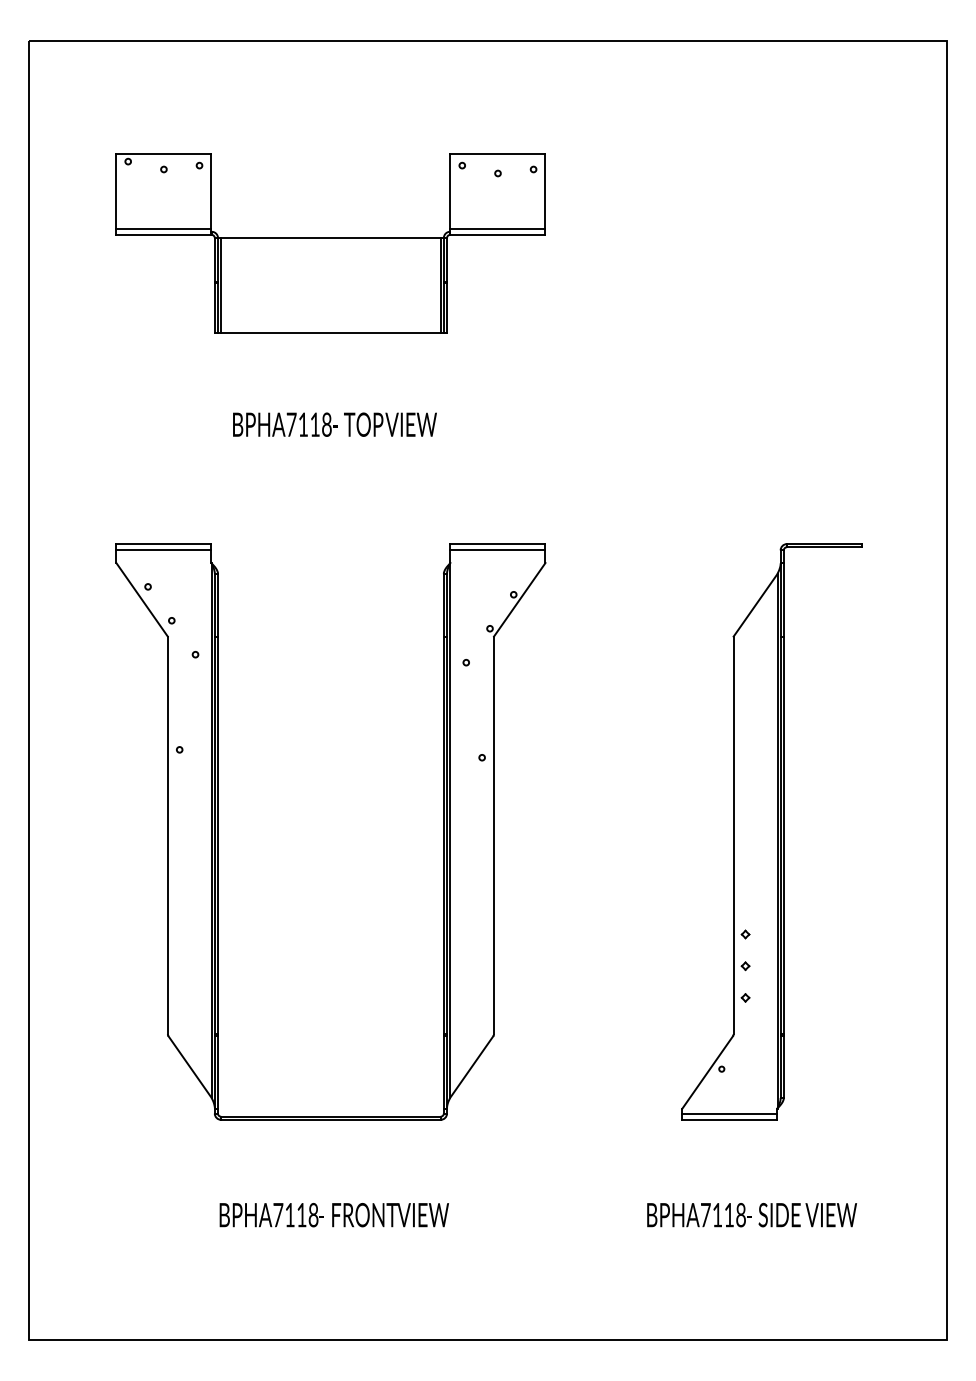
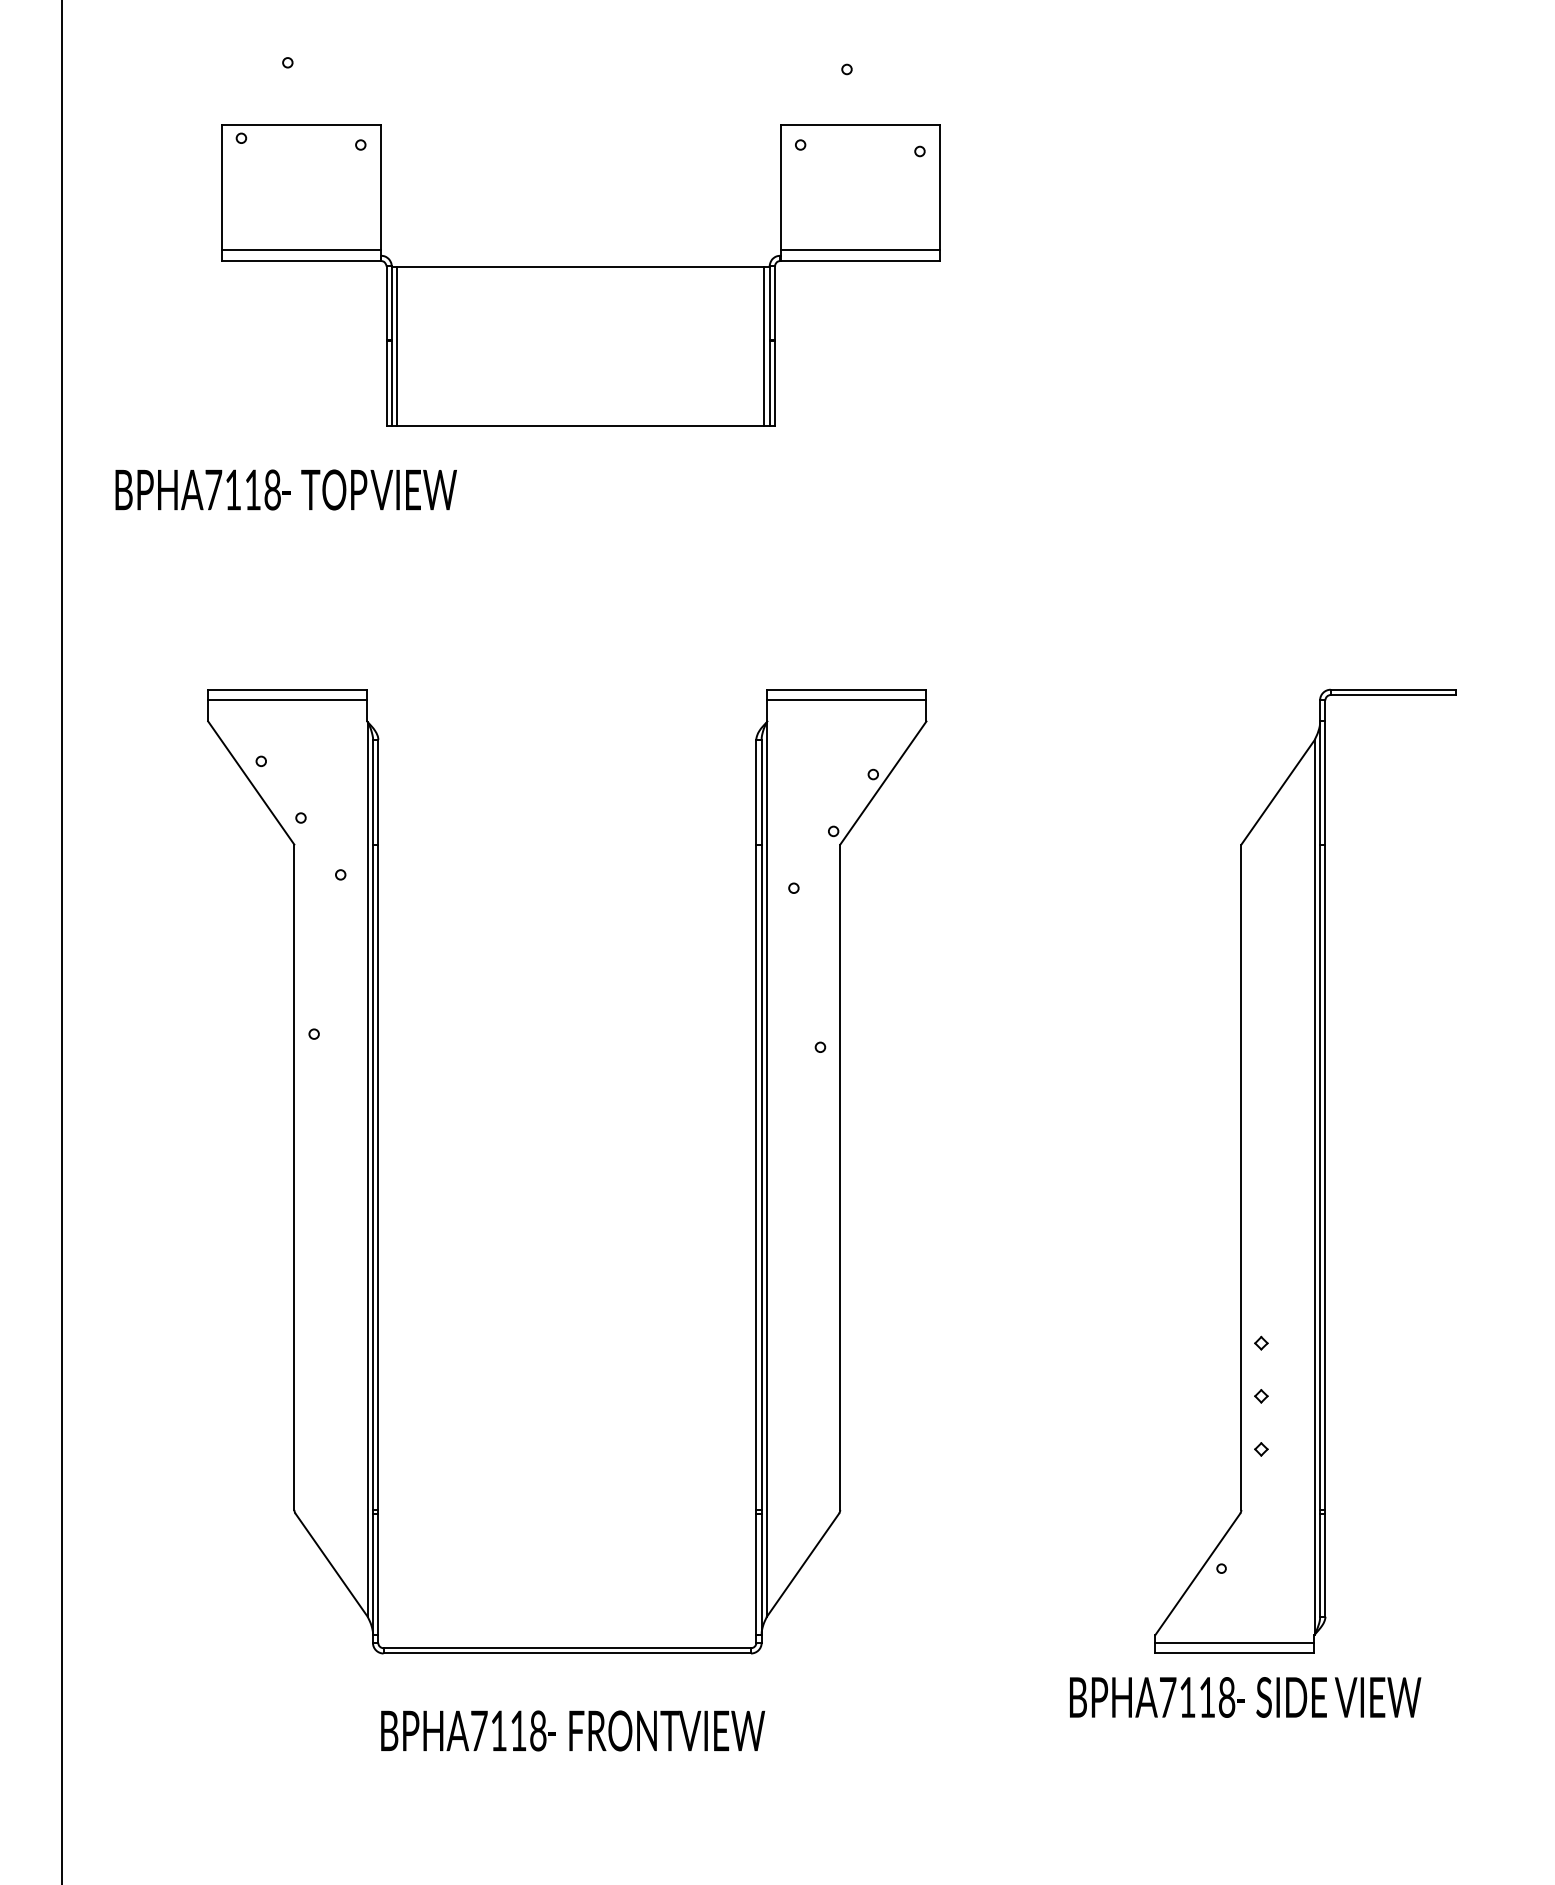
part: (330, 243) -> (580, 275), moved
text: (334, 424) -> (285, 489), moved
text: (333, 1215) -> (571, 1731), moved
text: (751, 1215) -> (1244, 1698), moved

